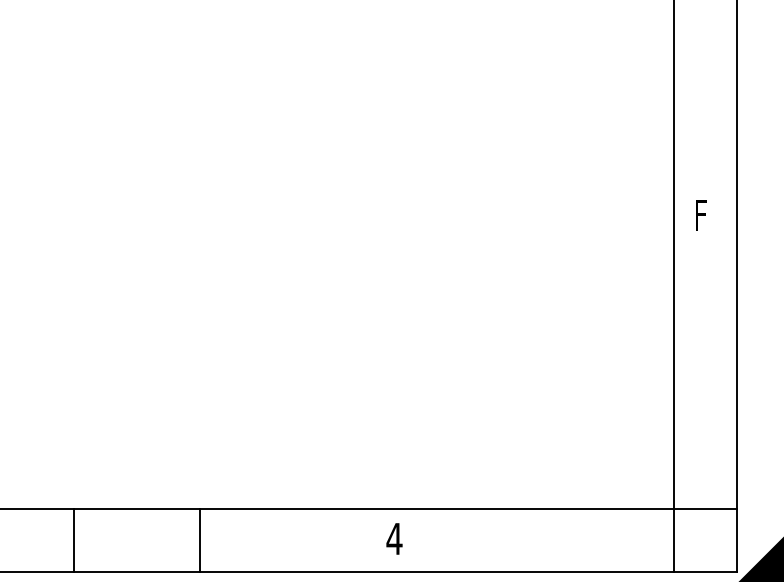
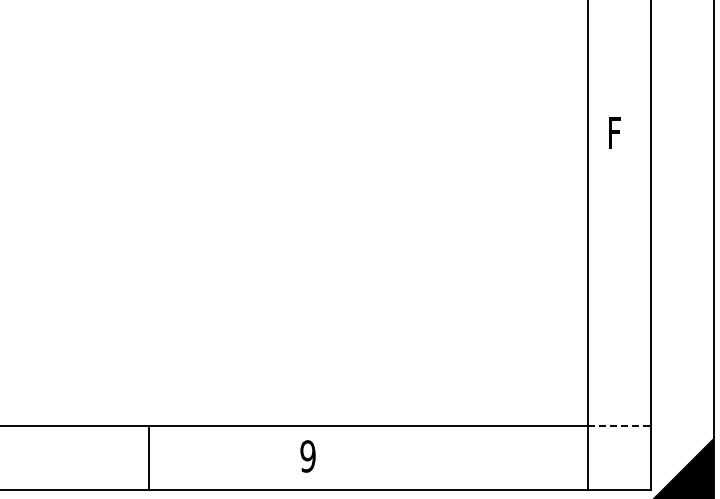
line: (705, 508) -> (619, 425), solid -> dashed
text: (394, 538) -> (308, 455), 4 -> 9
line: (200, 540) -> (149, 457), moved

